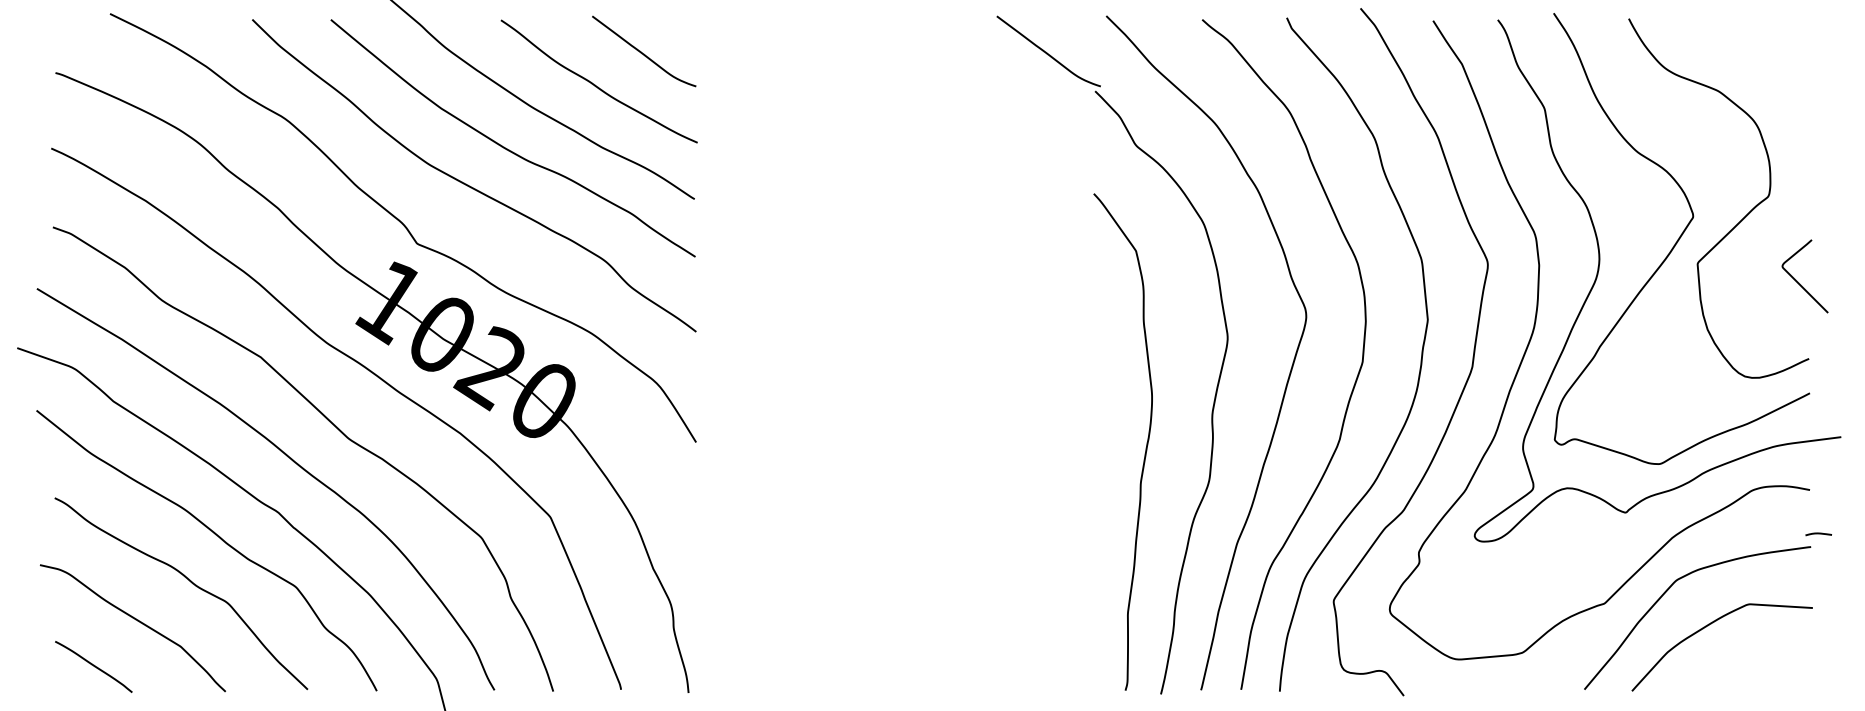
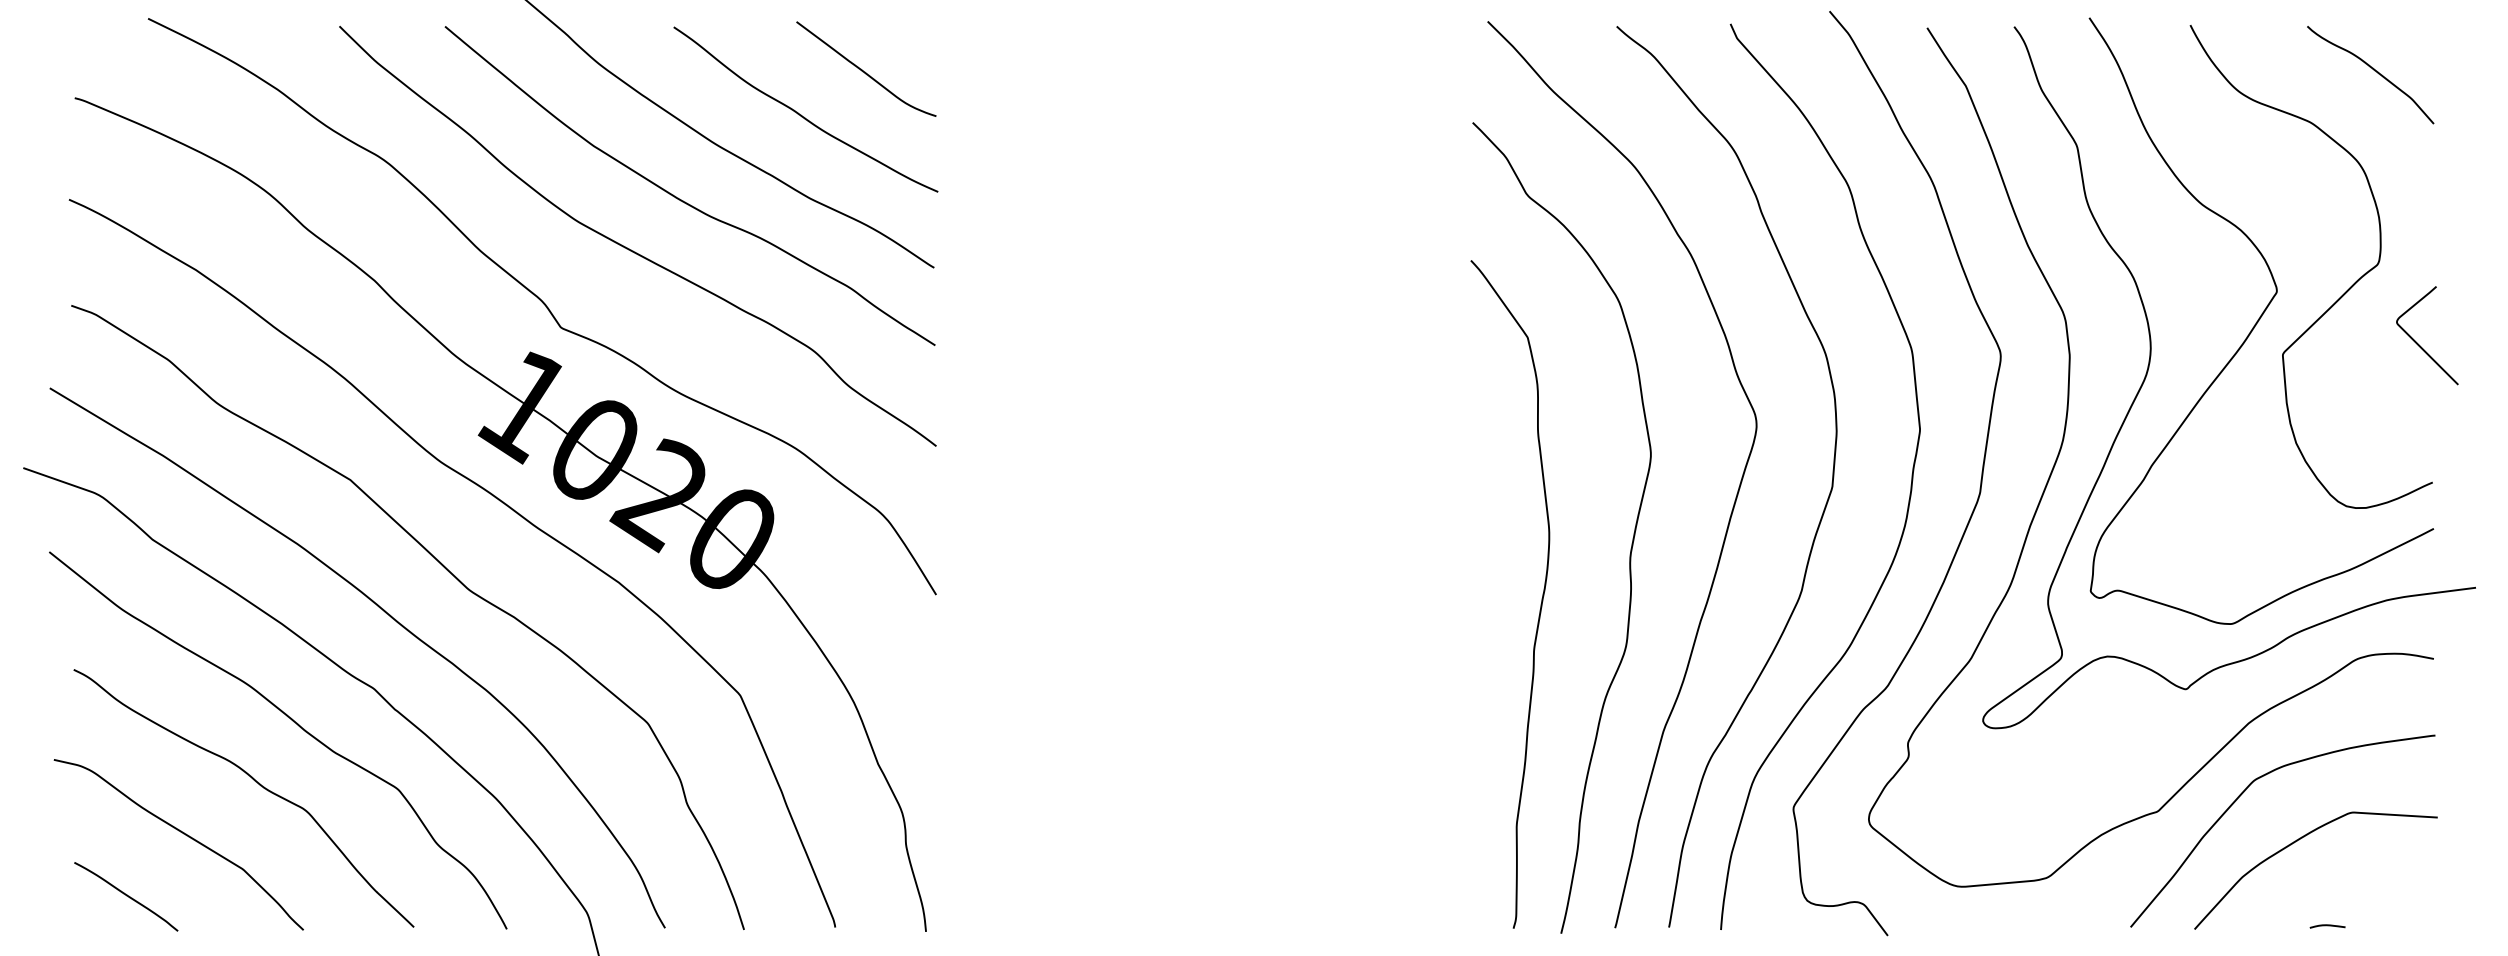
curve: (1048, 53) -> (1409, 71), removed
curve: (1765, 53) -> (2374, 71), added
curve: (1798, 282) -> (2418, 343), moved
curve: (1818, 534) -> (2327, 926), moved

